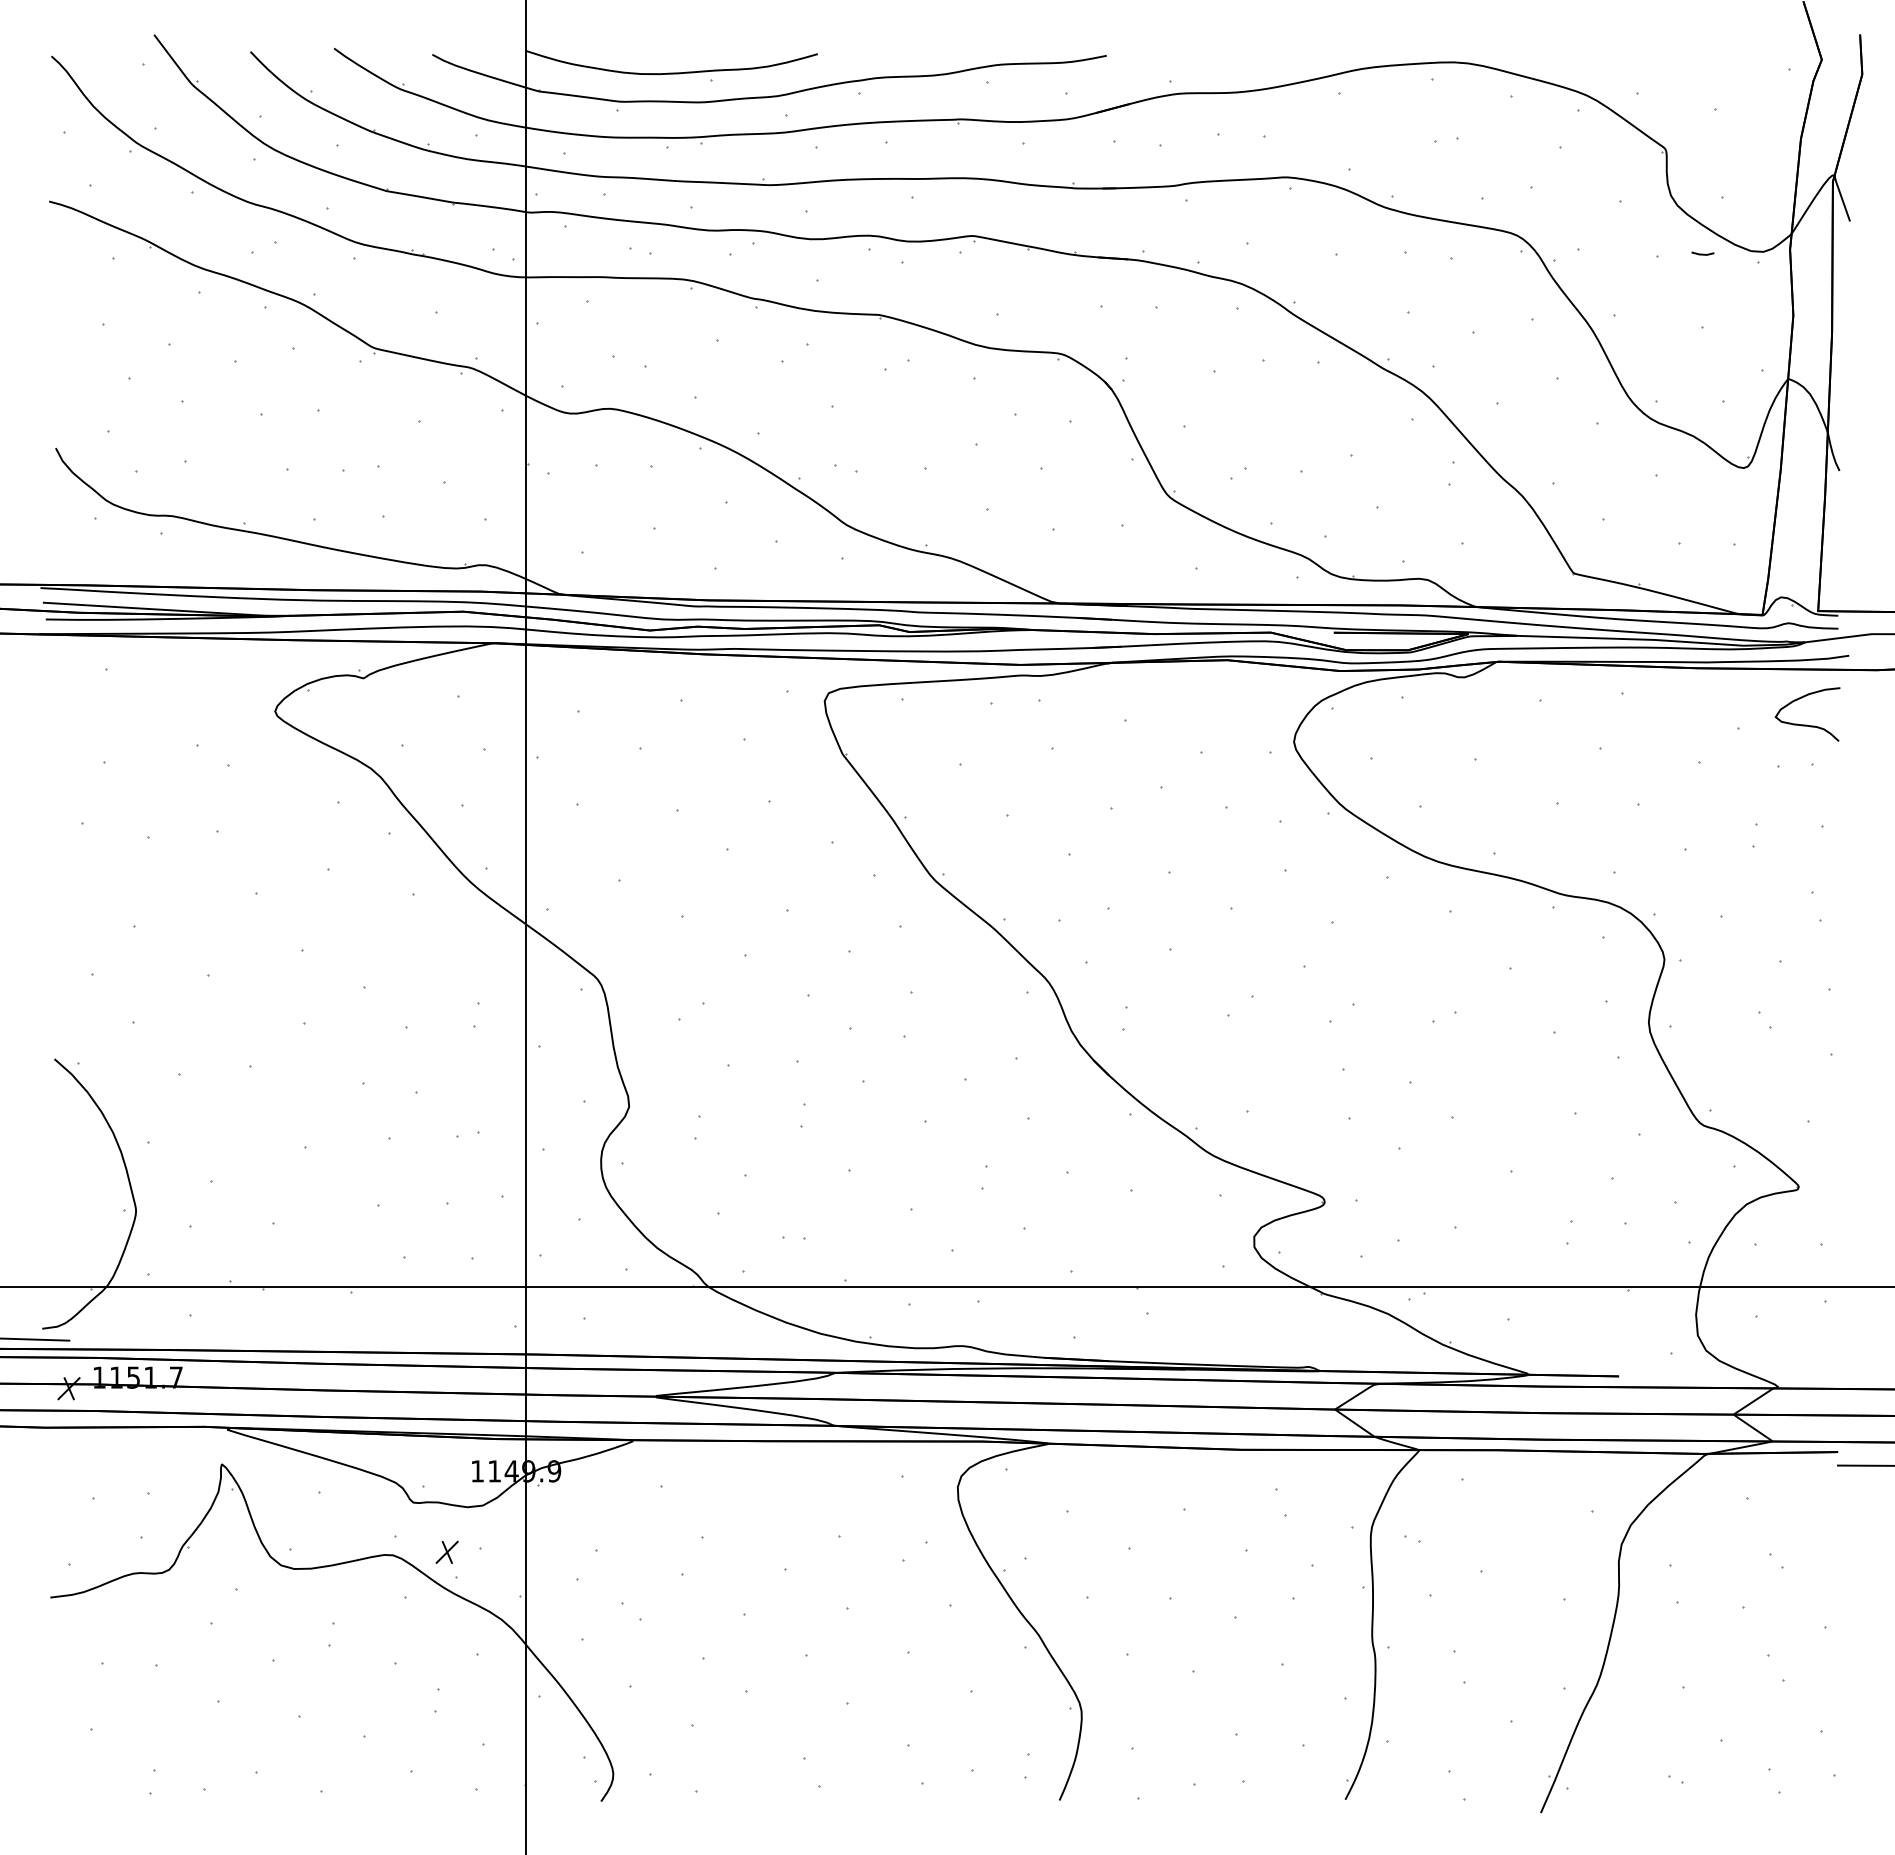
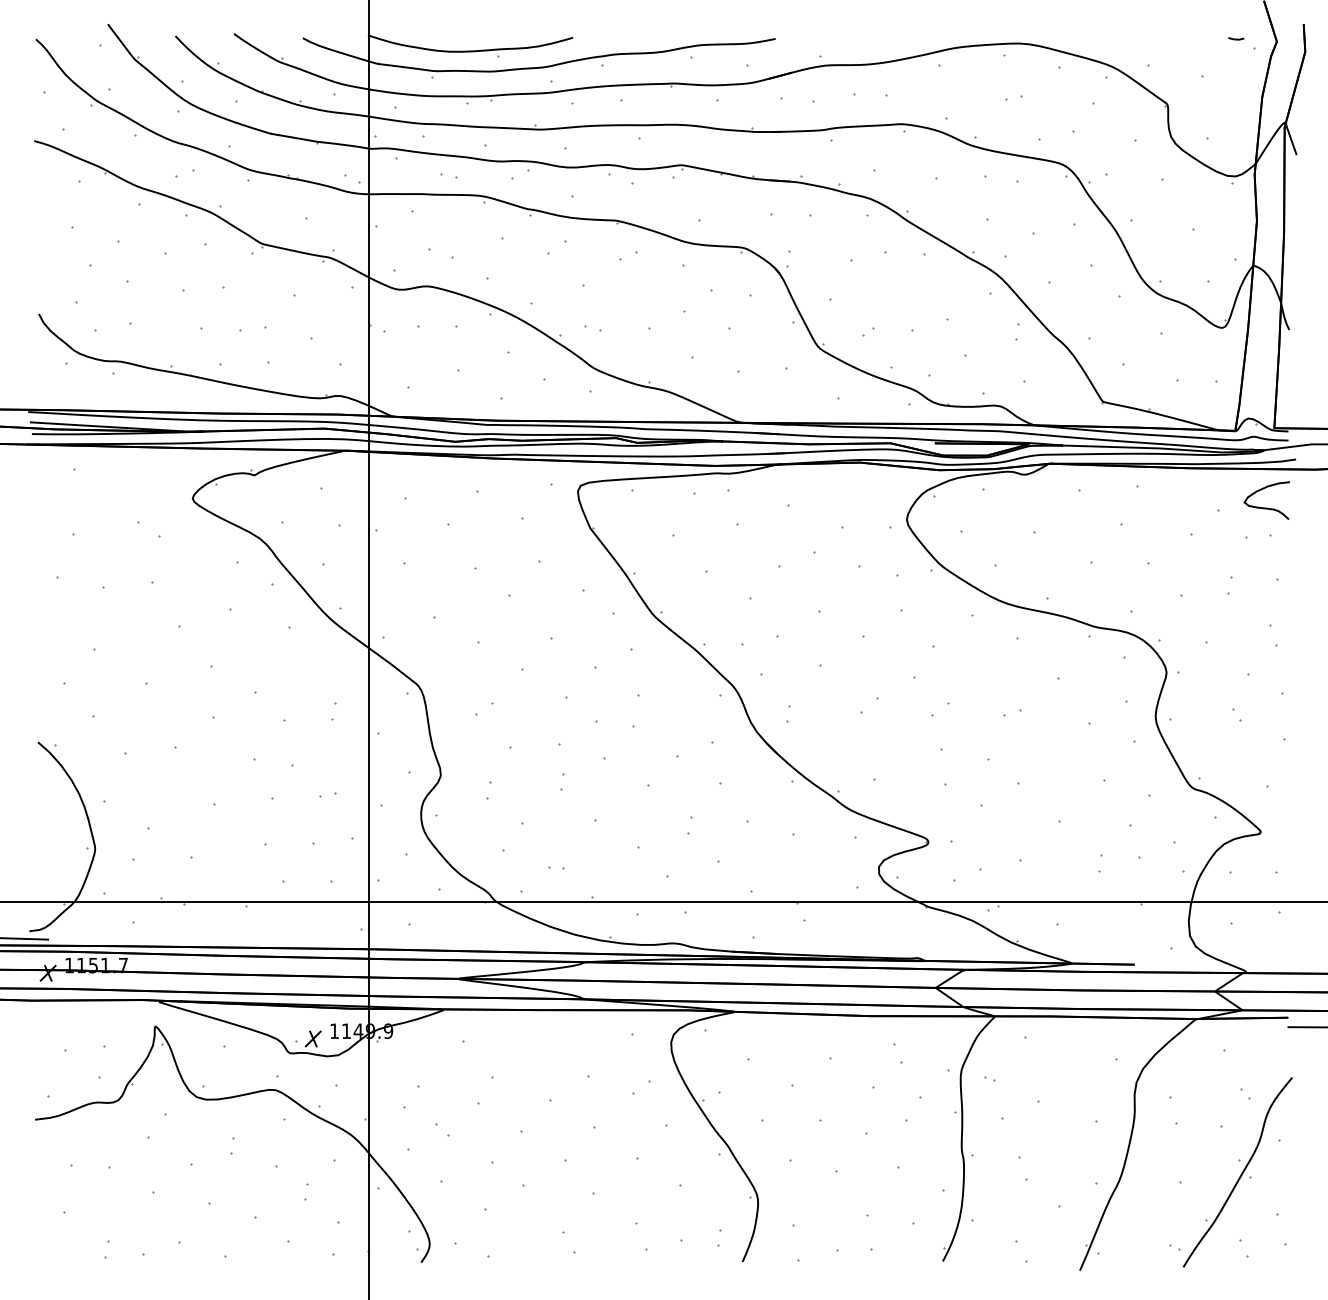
line: (1702, 253) -> (1236, 38), moved
part: (446, 1551) -> (312, 1038), moved
curve: (1770, 1675) -> (1240, 1174), added

